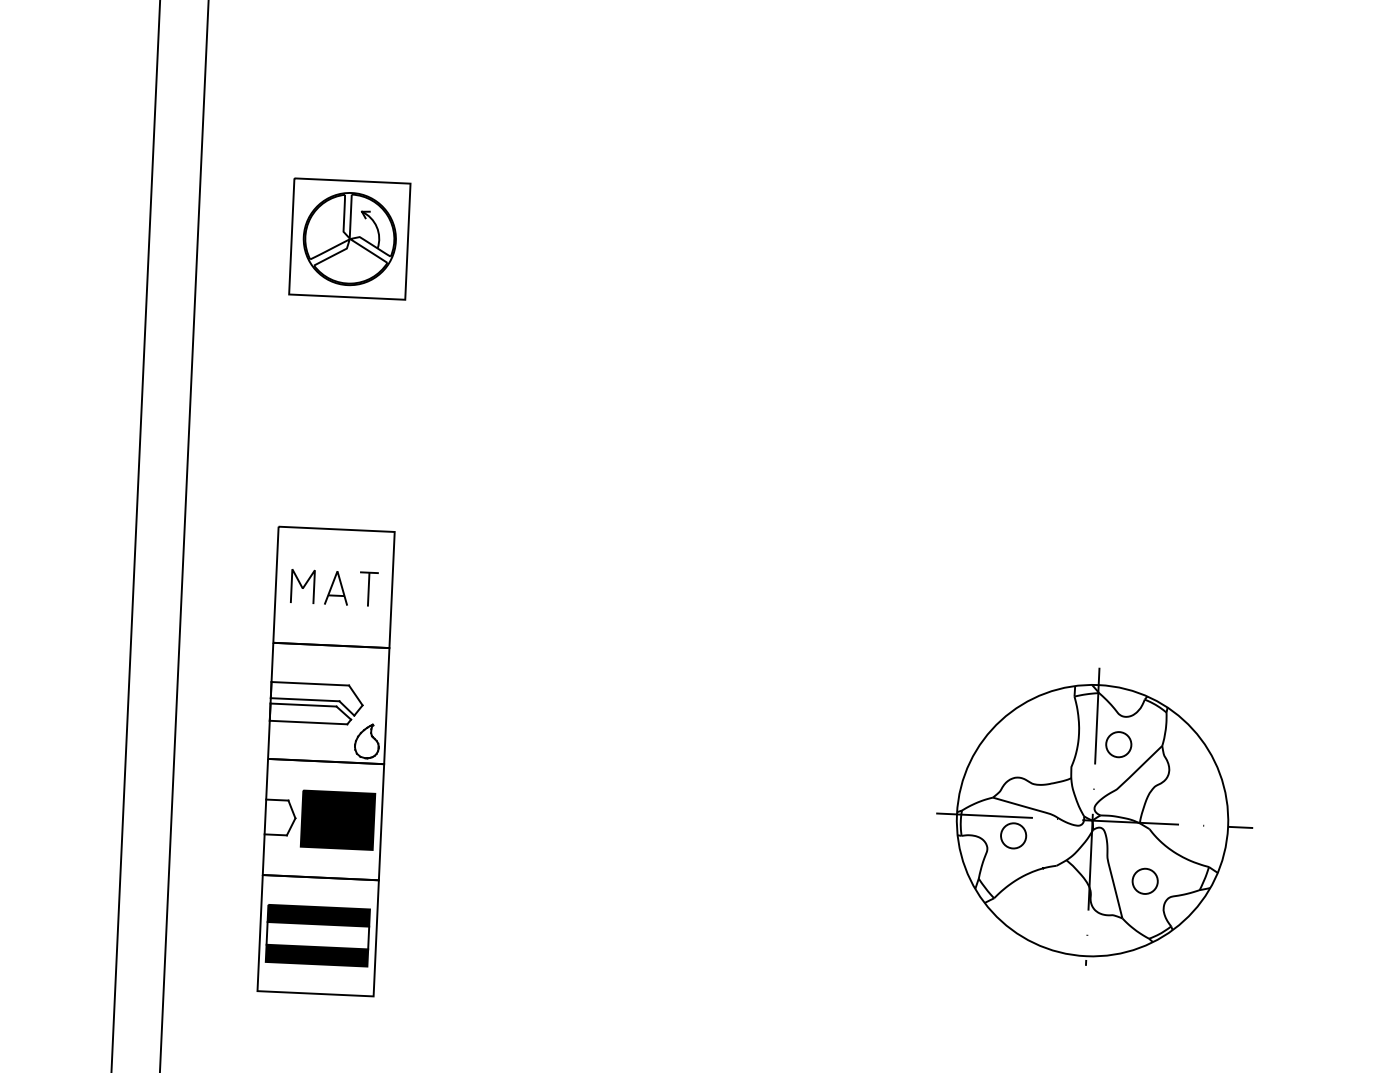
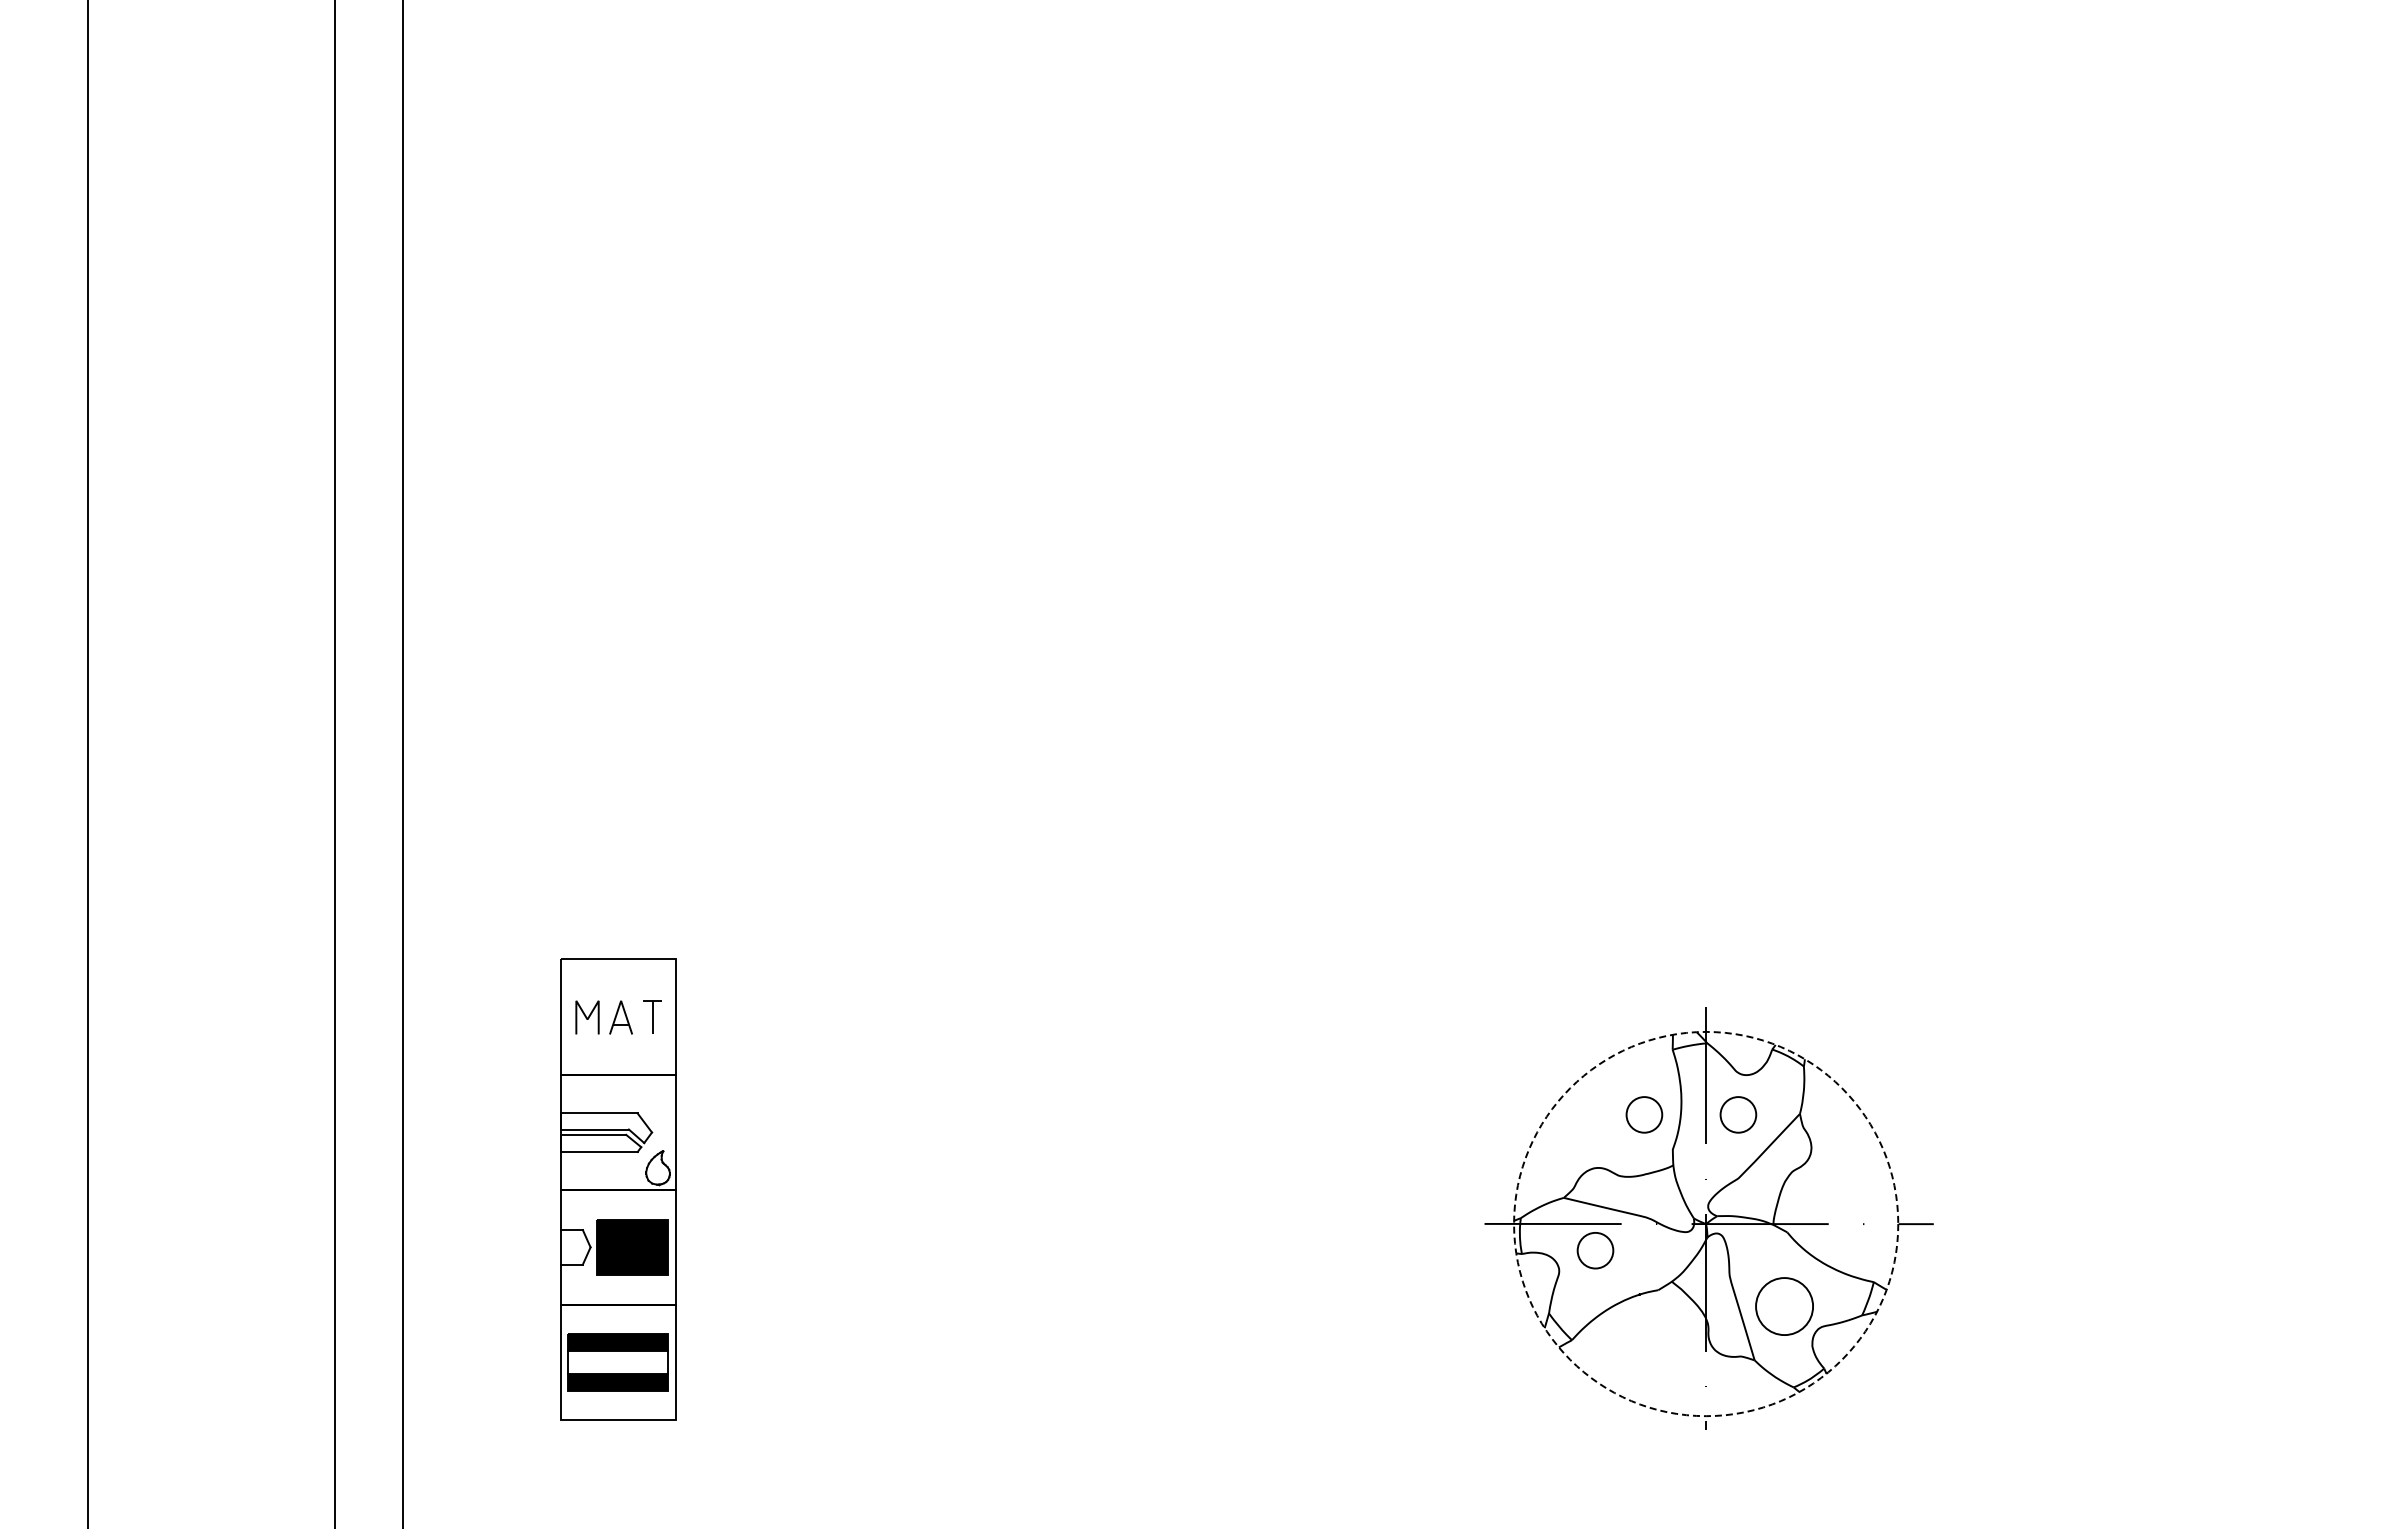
part: (349, 238) -> (618, 448), removed
circle: (1052, 741) -> (1644, 1114), added
part: (326, 761) -> (618, 1189), size x0.7
circle: (1092, 820) -> (1706, 1223), solid -> dashed
circle: (1145, 881) -> (1784, 1306), size x1.6

